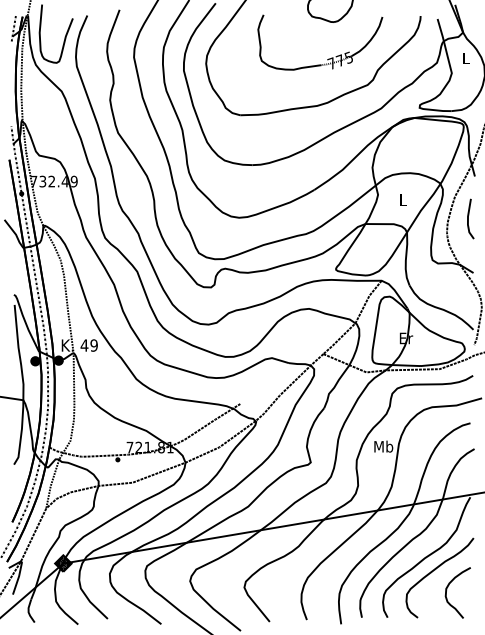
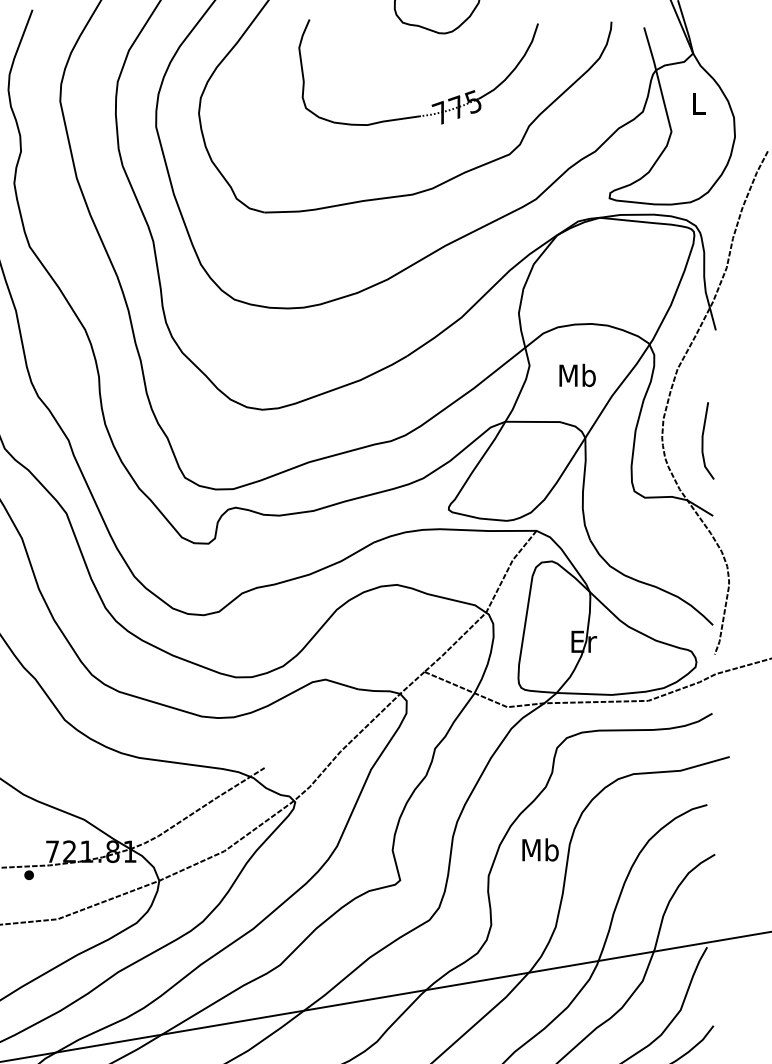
text: (402, 199) -> (576, 374), L -> Mb
line: (468, 218) -> (703, 439), moved

